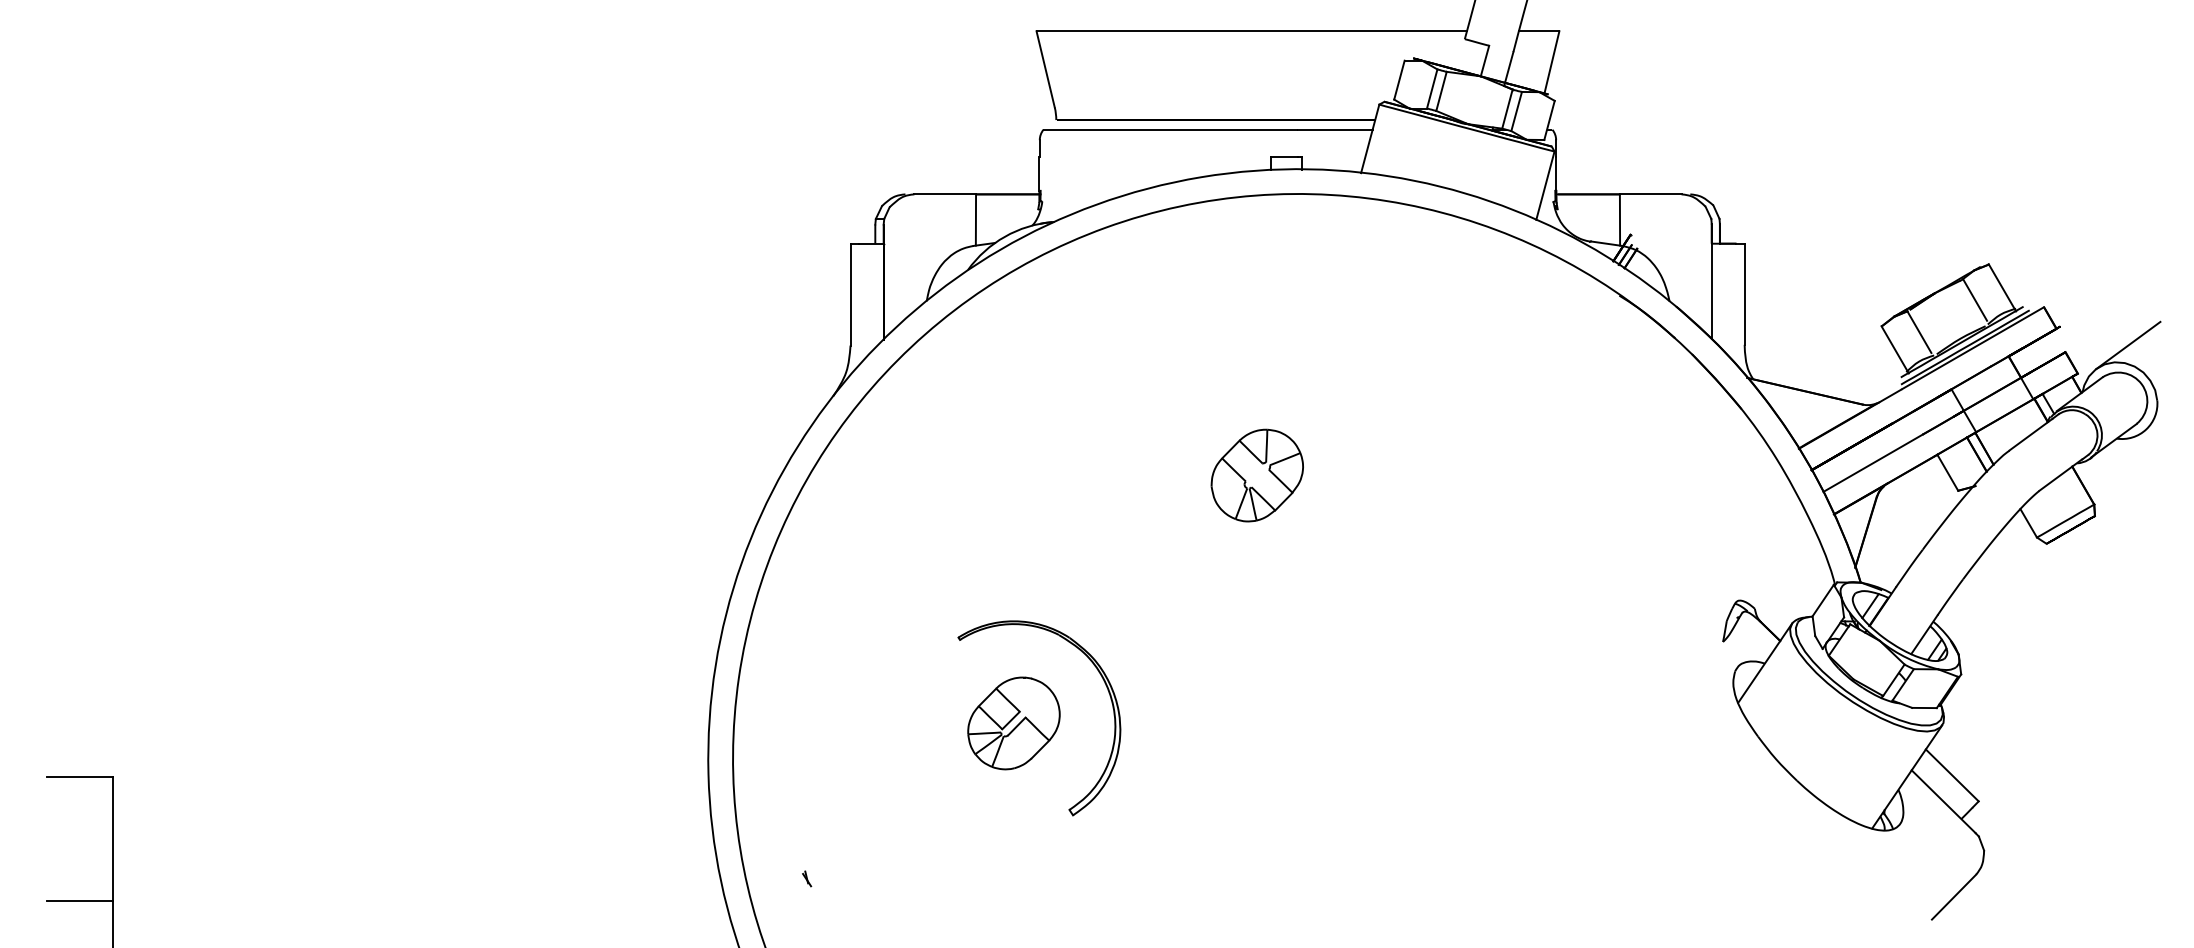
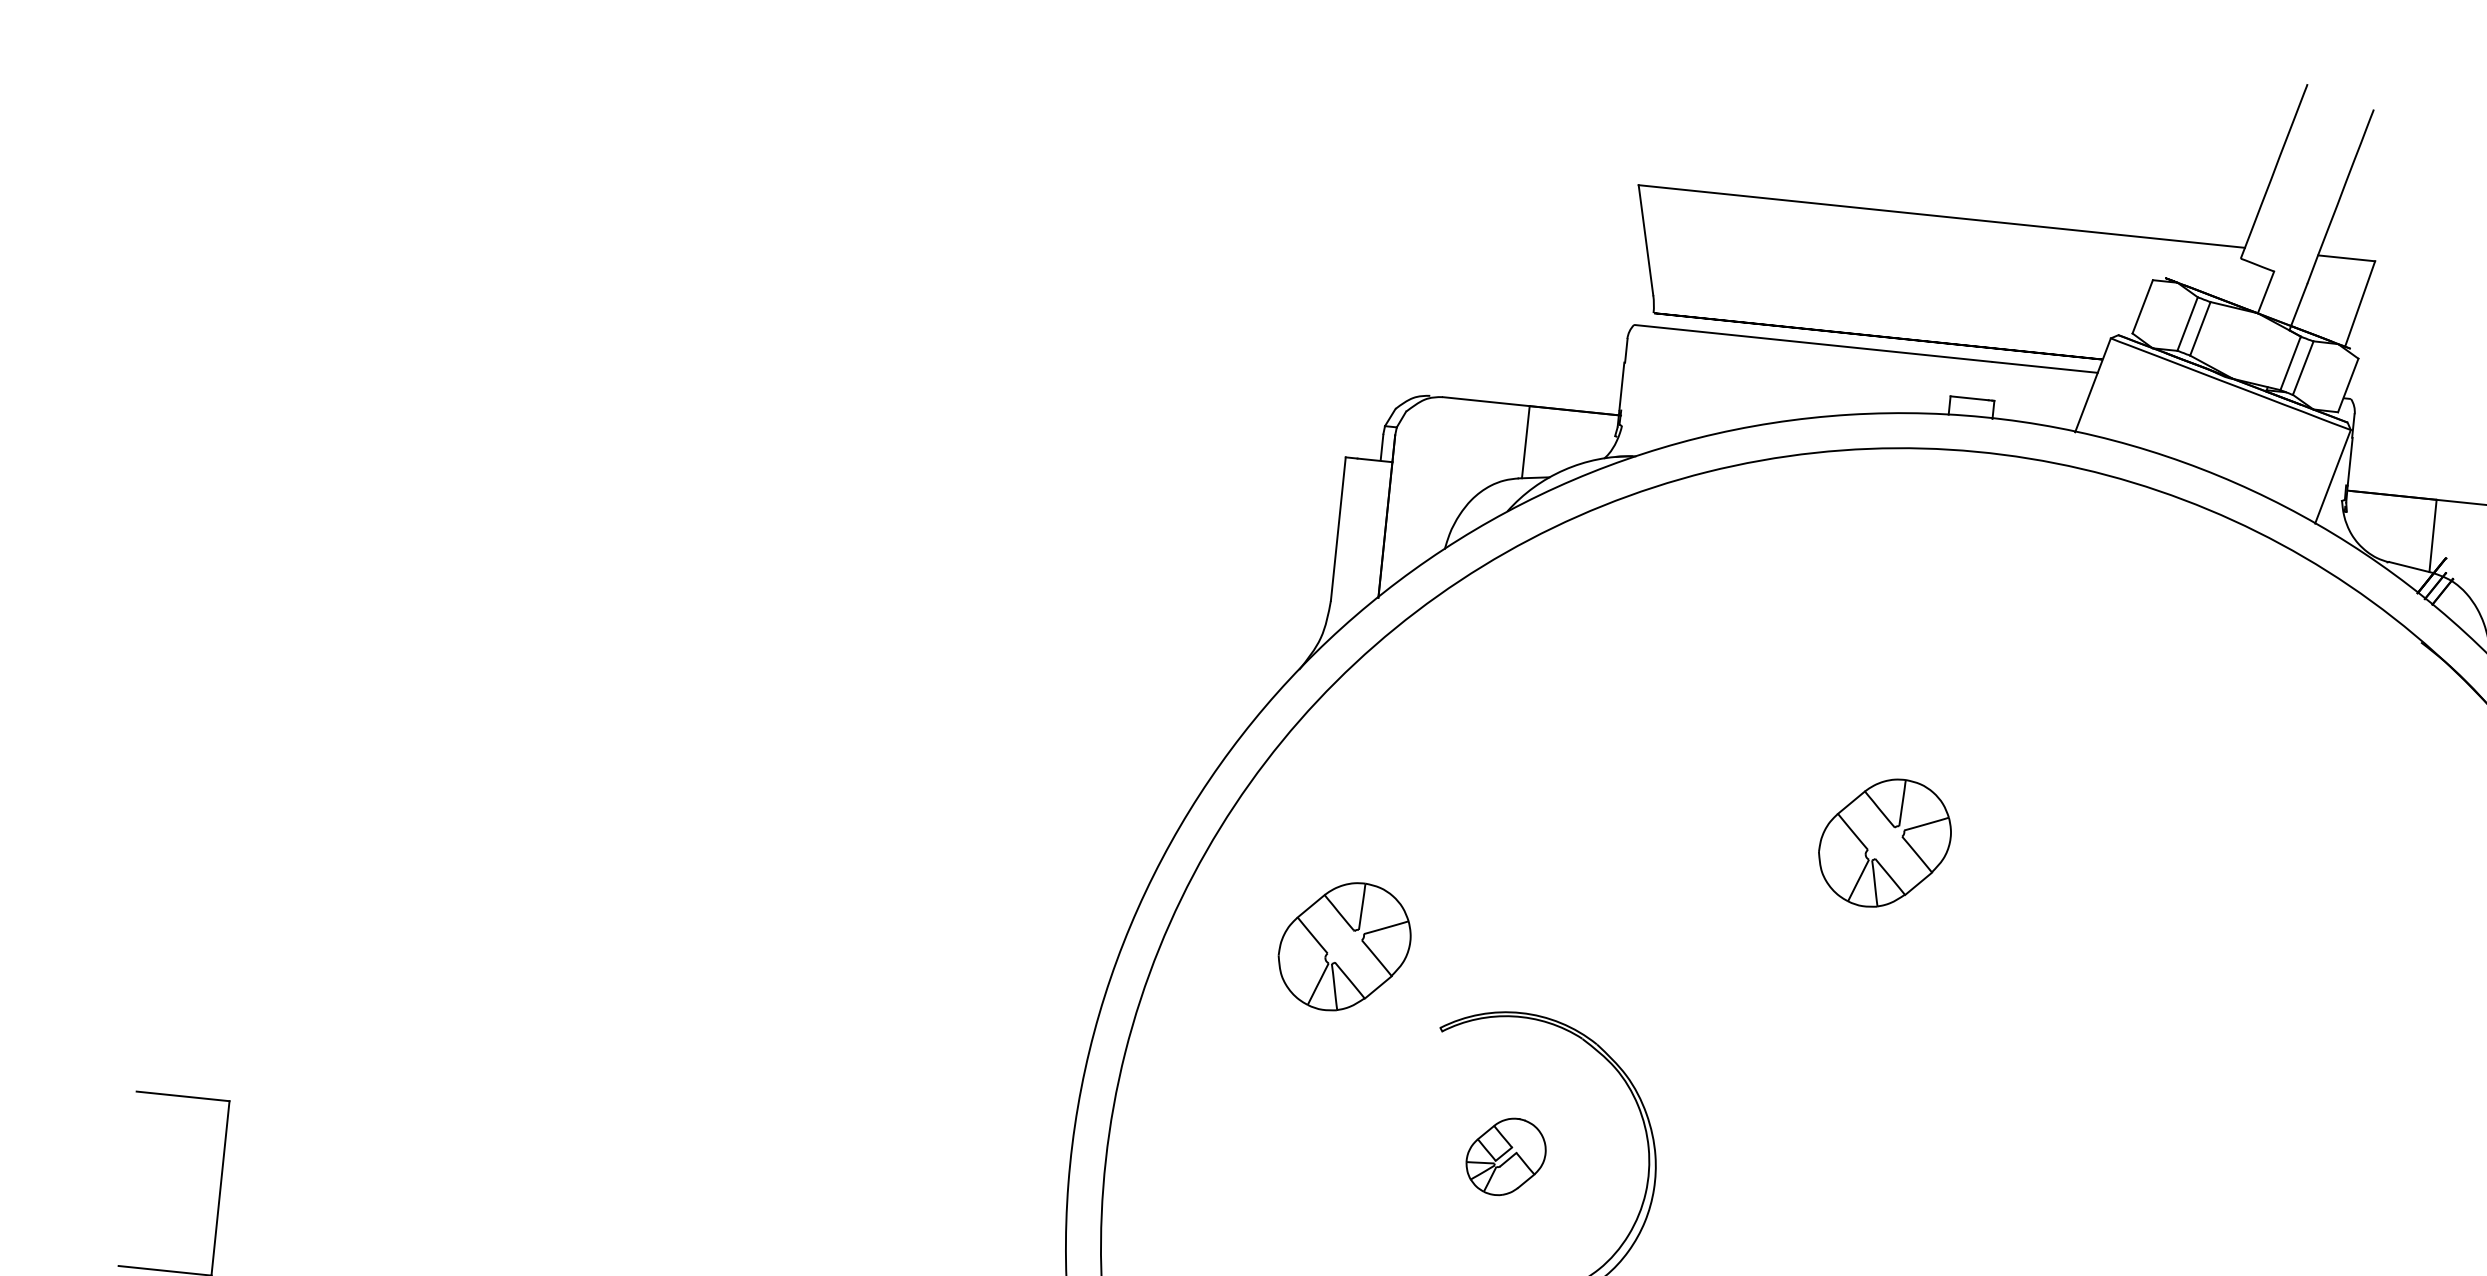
part: (884, 587) -> (1343, 946), added
part: (1013, 723) -> (1505, 1156), size x0.6

